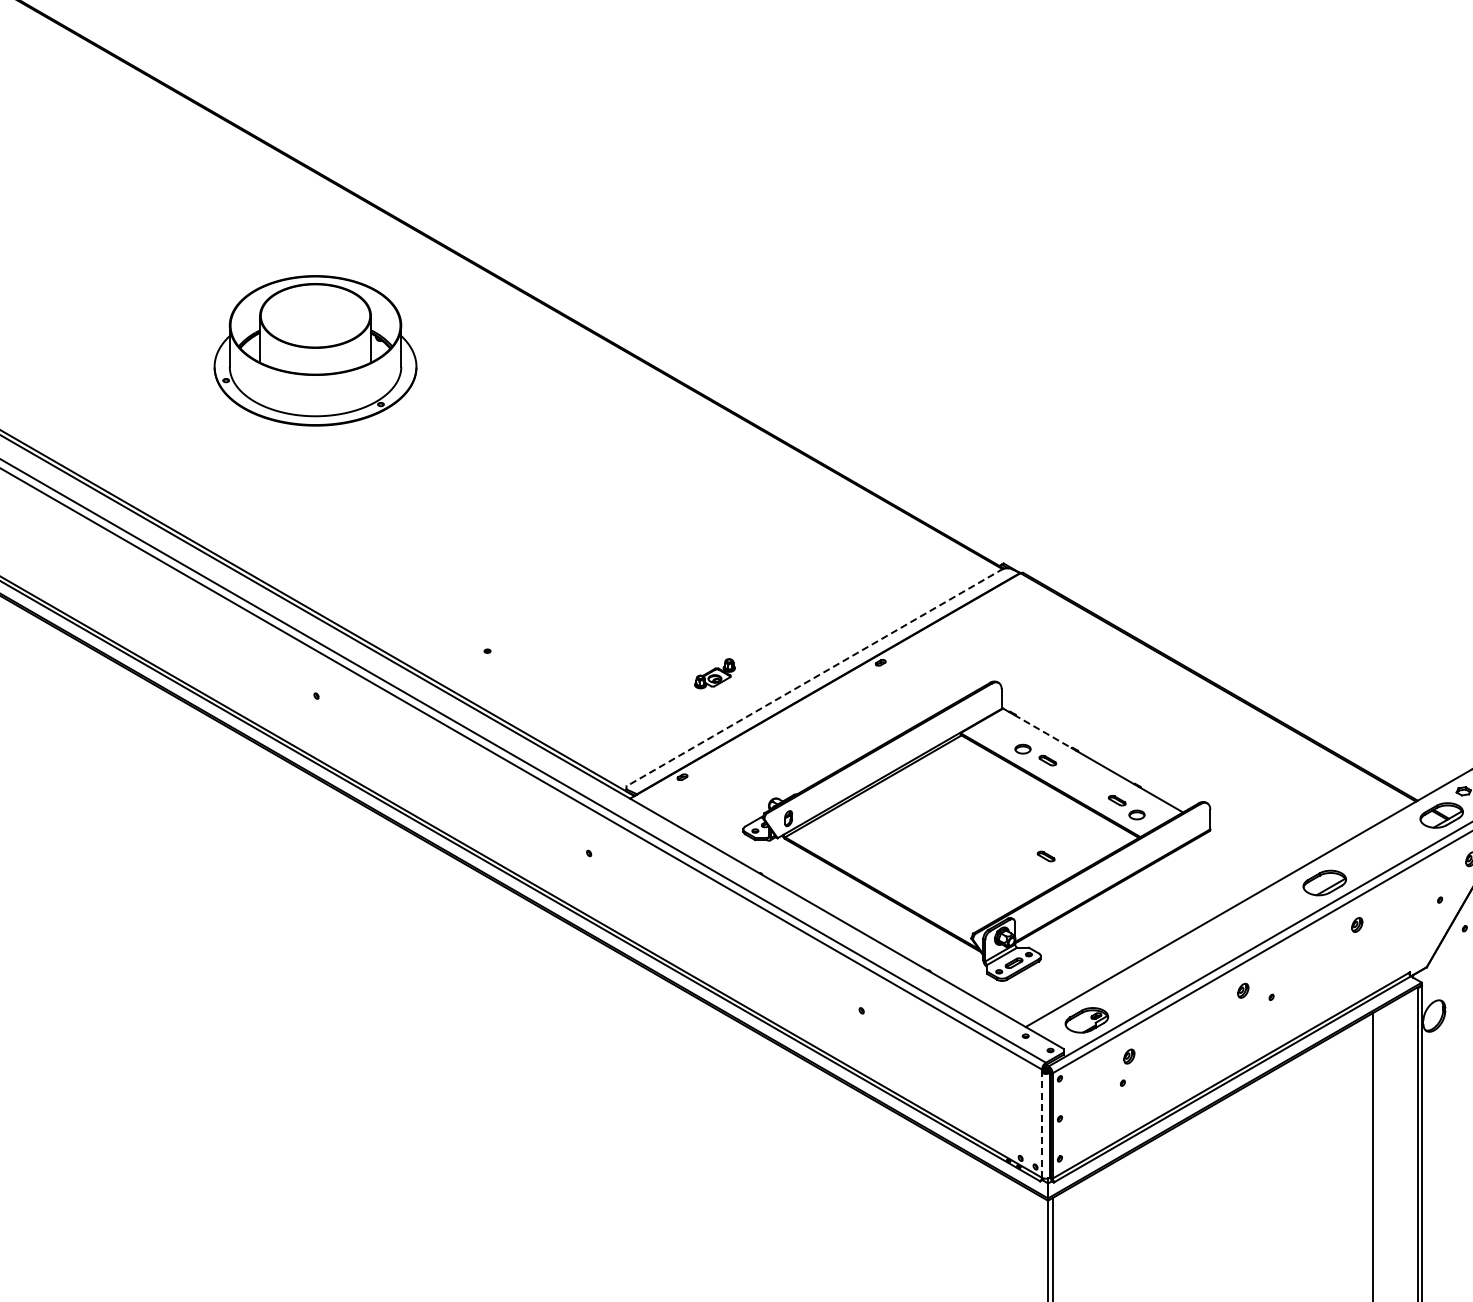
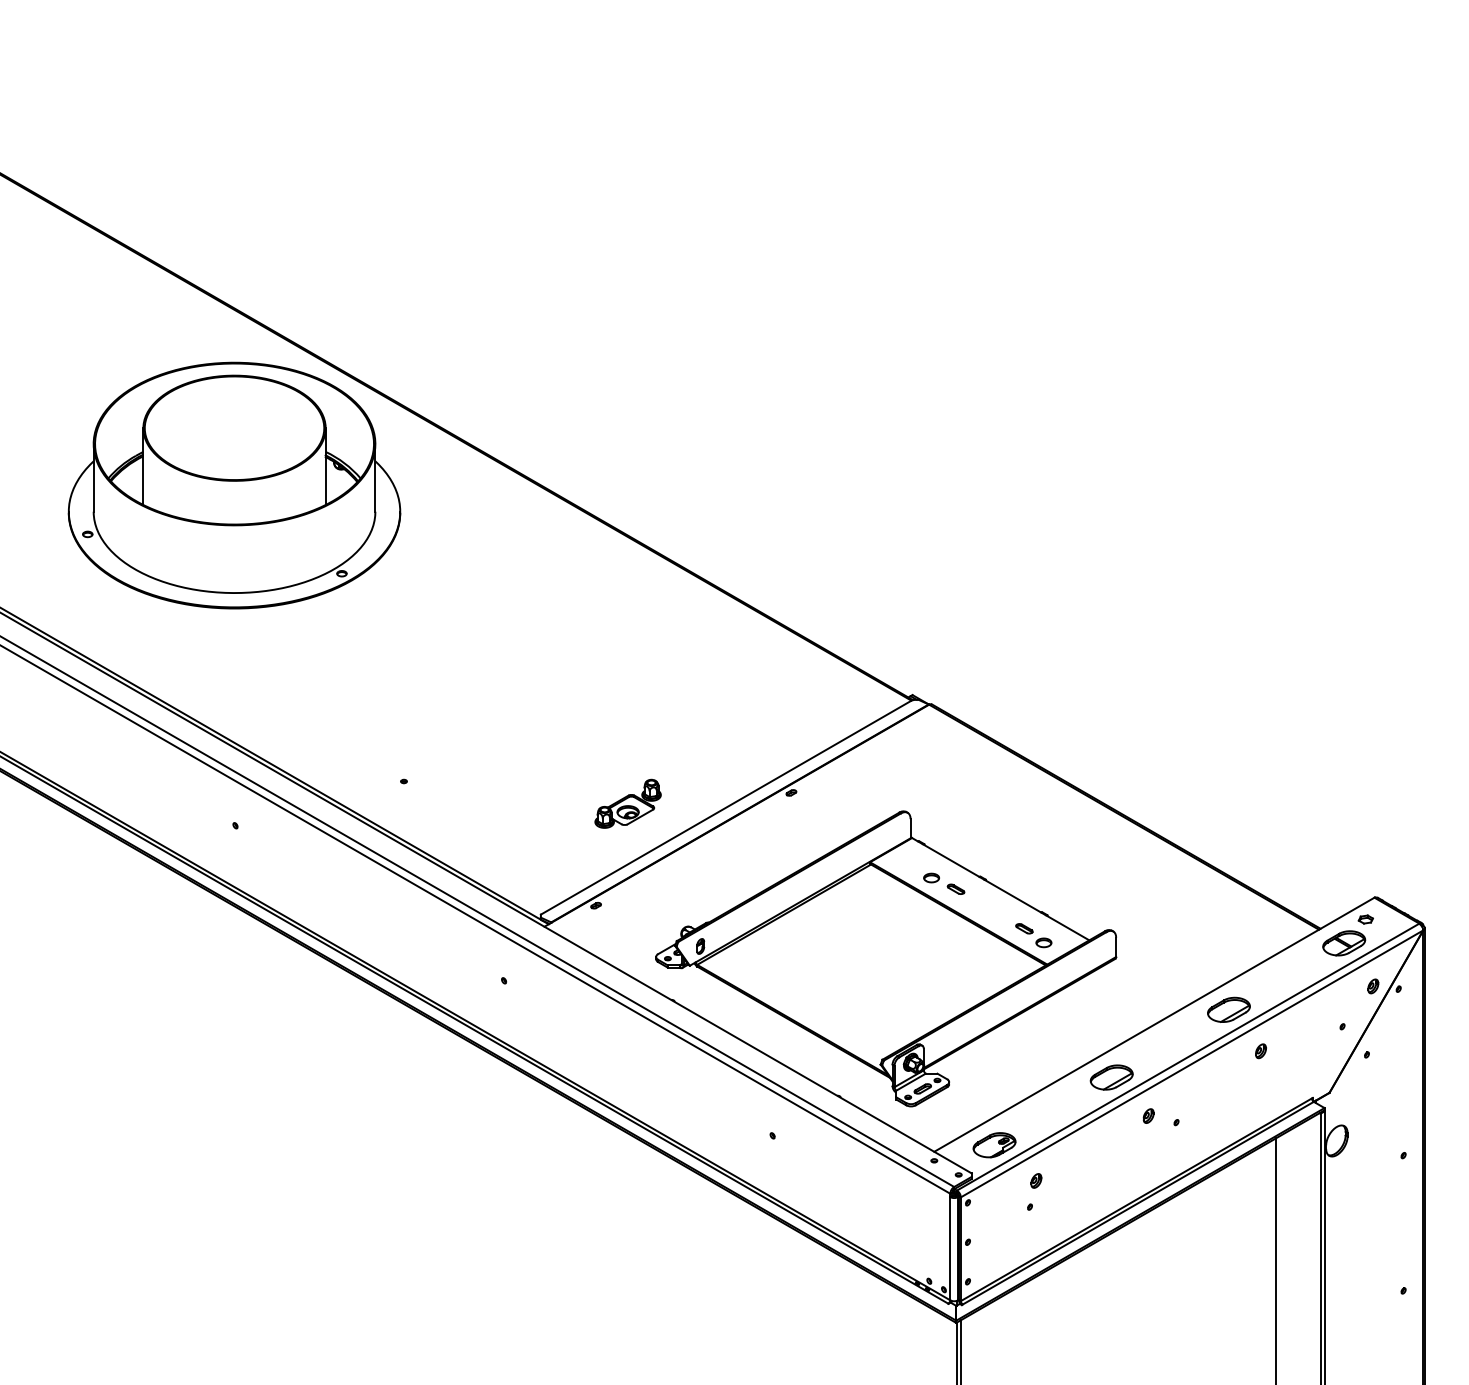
part: (315, 350) -> (234, 485), size x1.67
part: (714, 673) -> (627, 803), size x1.67
line: (814, 677) -> (726, 807), dashed -> solid
line: (1043, 731) -> (951, 860), dashed -> solid
part: (1046, 856) -> (954, 983), removed
part: (1205, 951) -> (1111, 1077), added
line: (1042, 1125) -> (950, 1248), dashed -> solid

